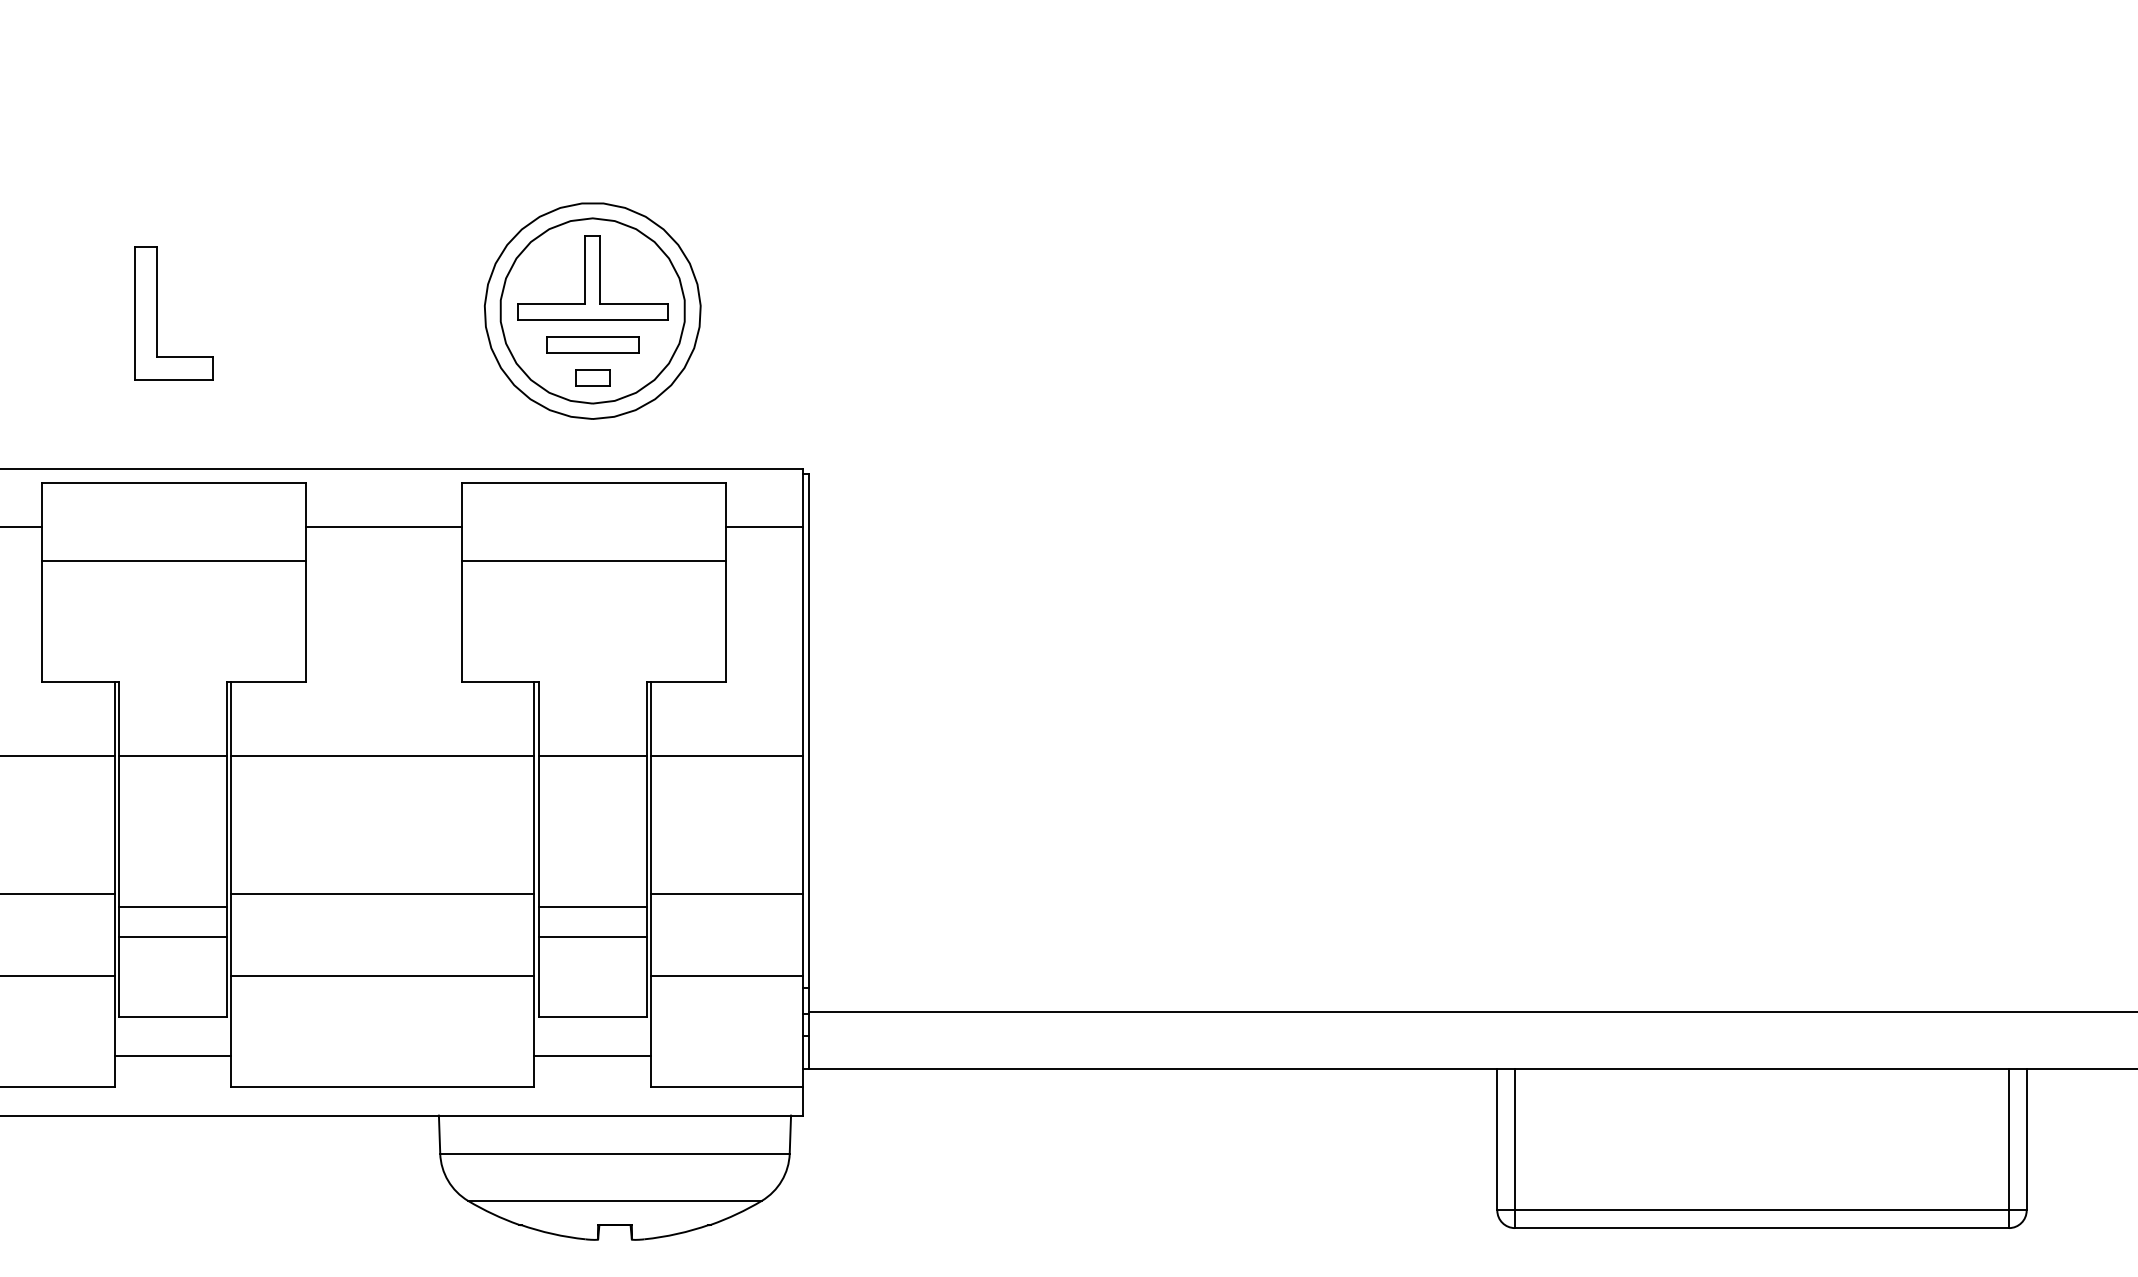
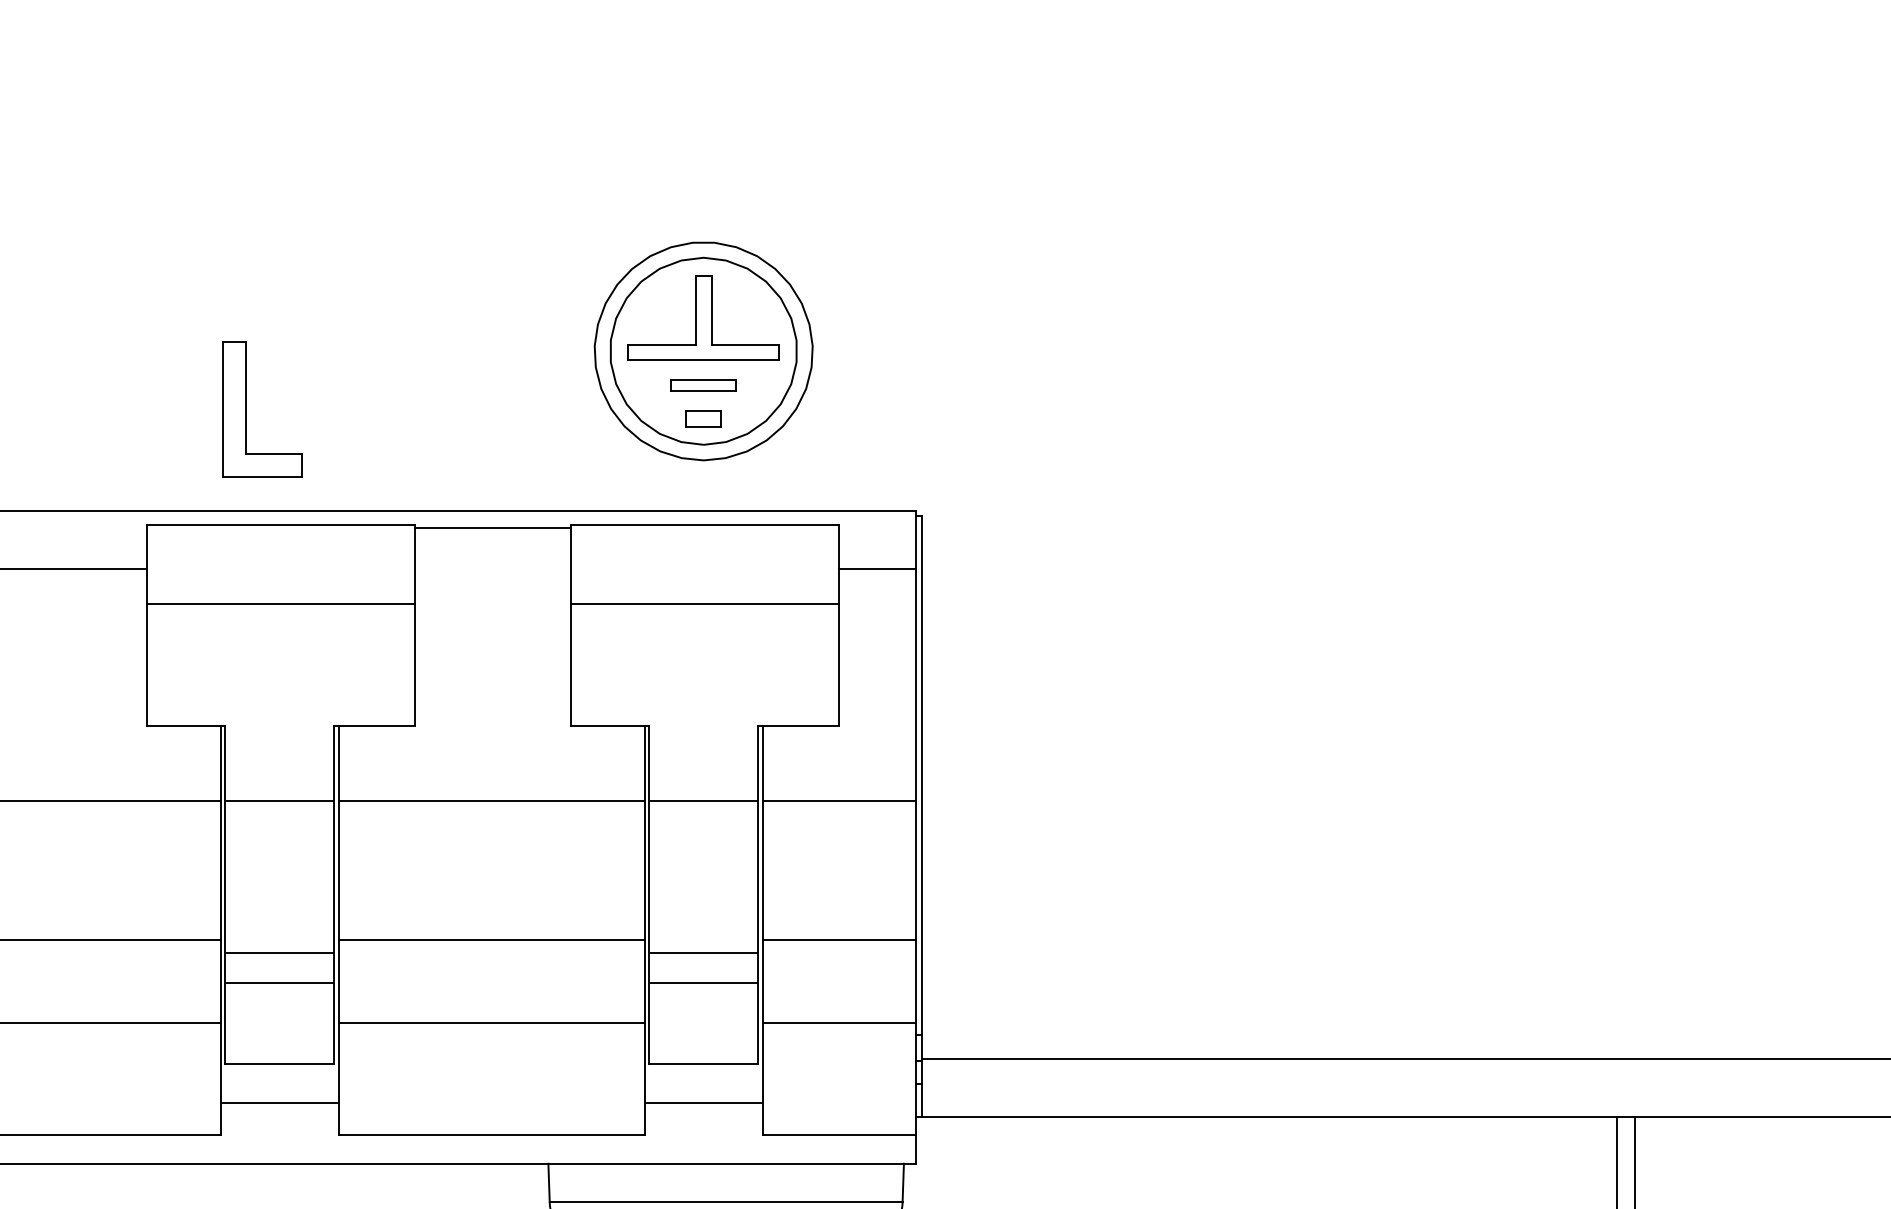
part: (157, 313) -> (246, 409), moved
part: (592, 344) -> (703, 385), size x0.7
line: (383, 526) -> (492, 527), moved

